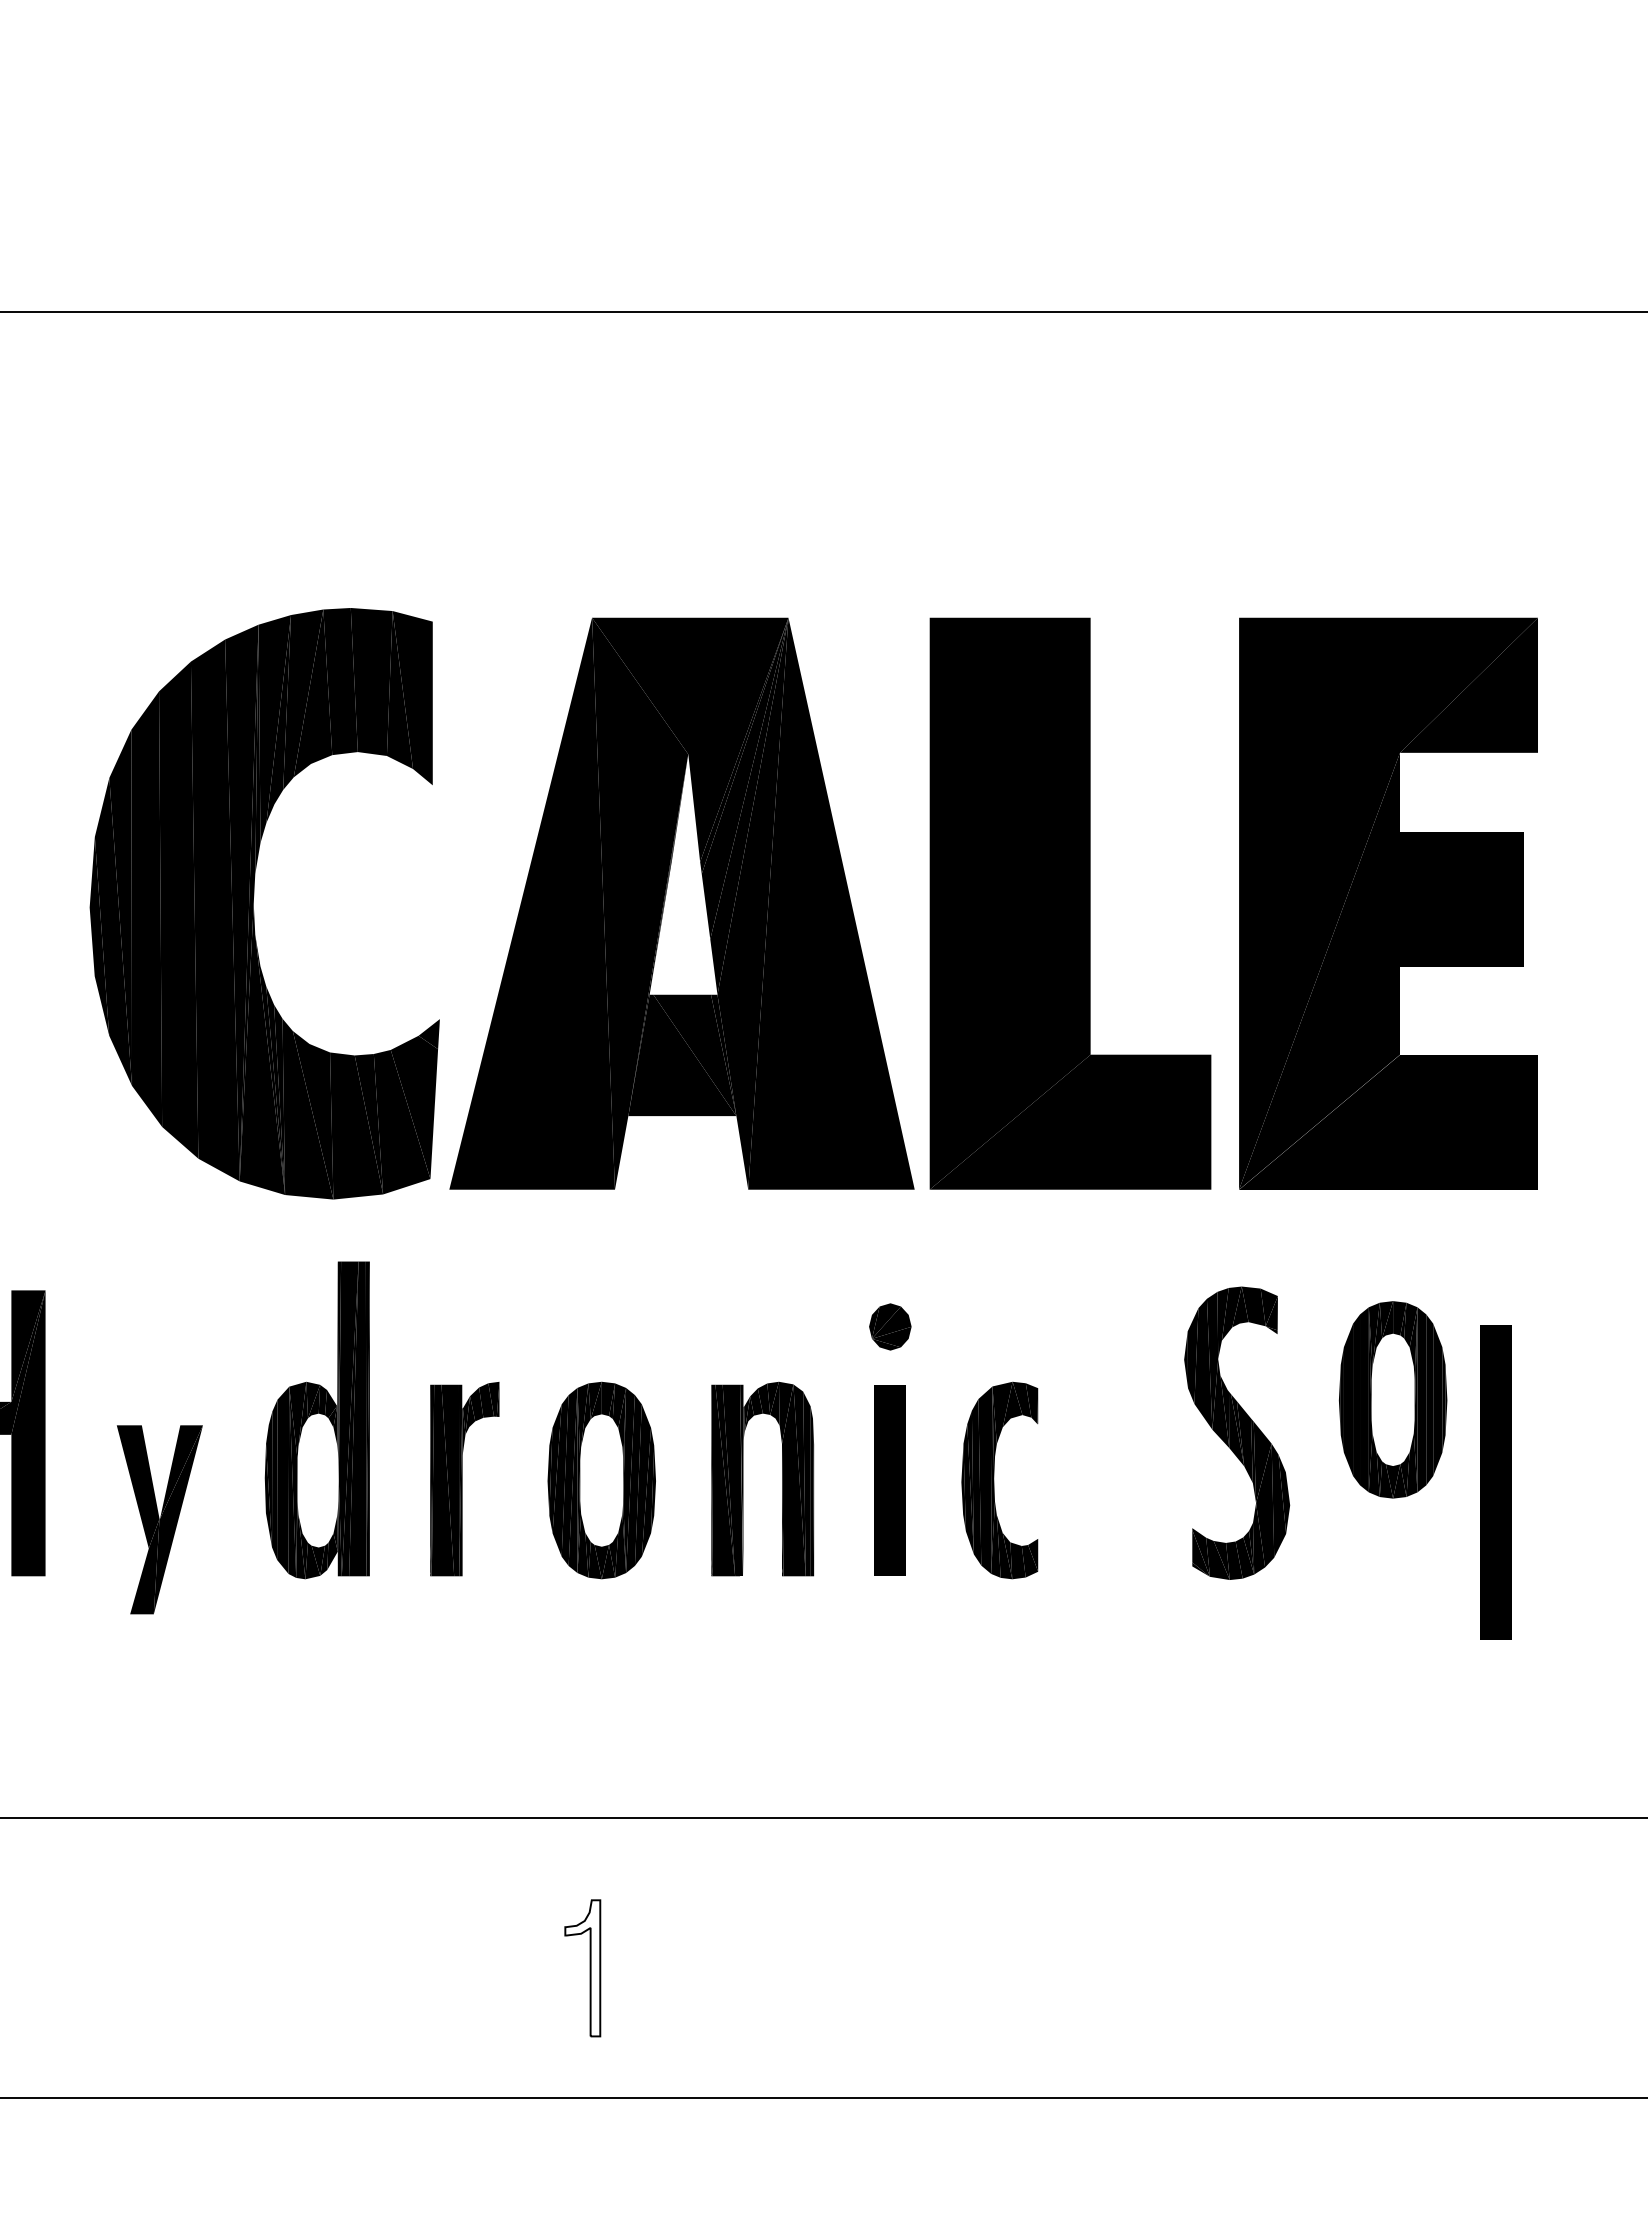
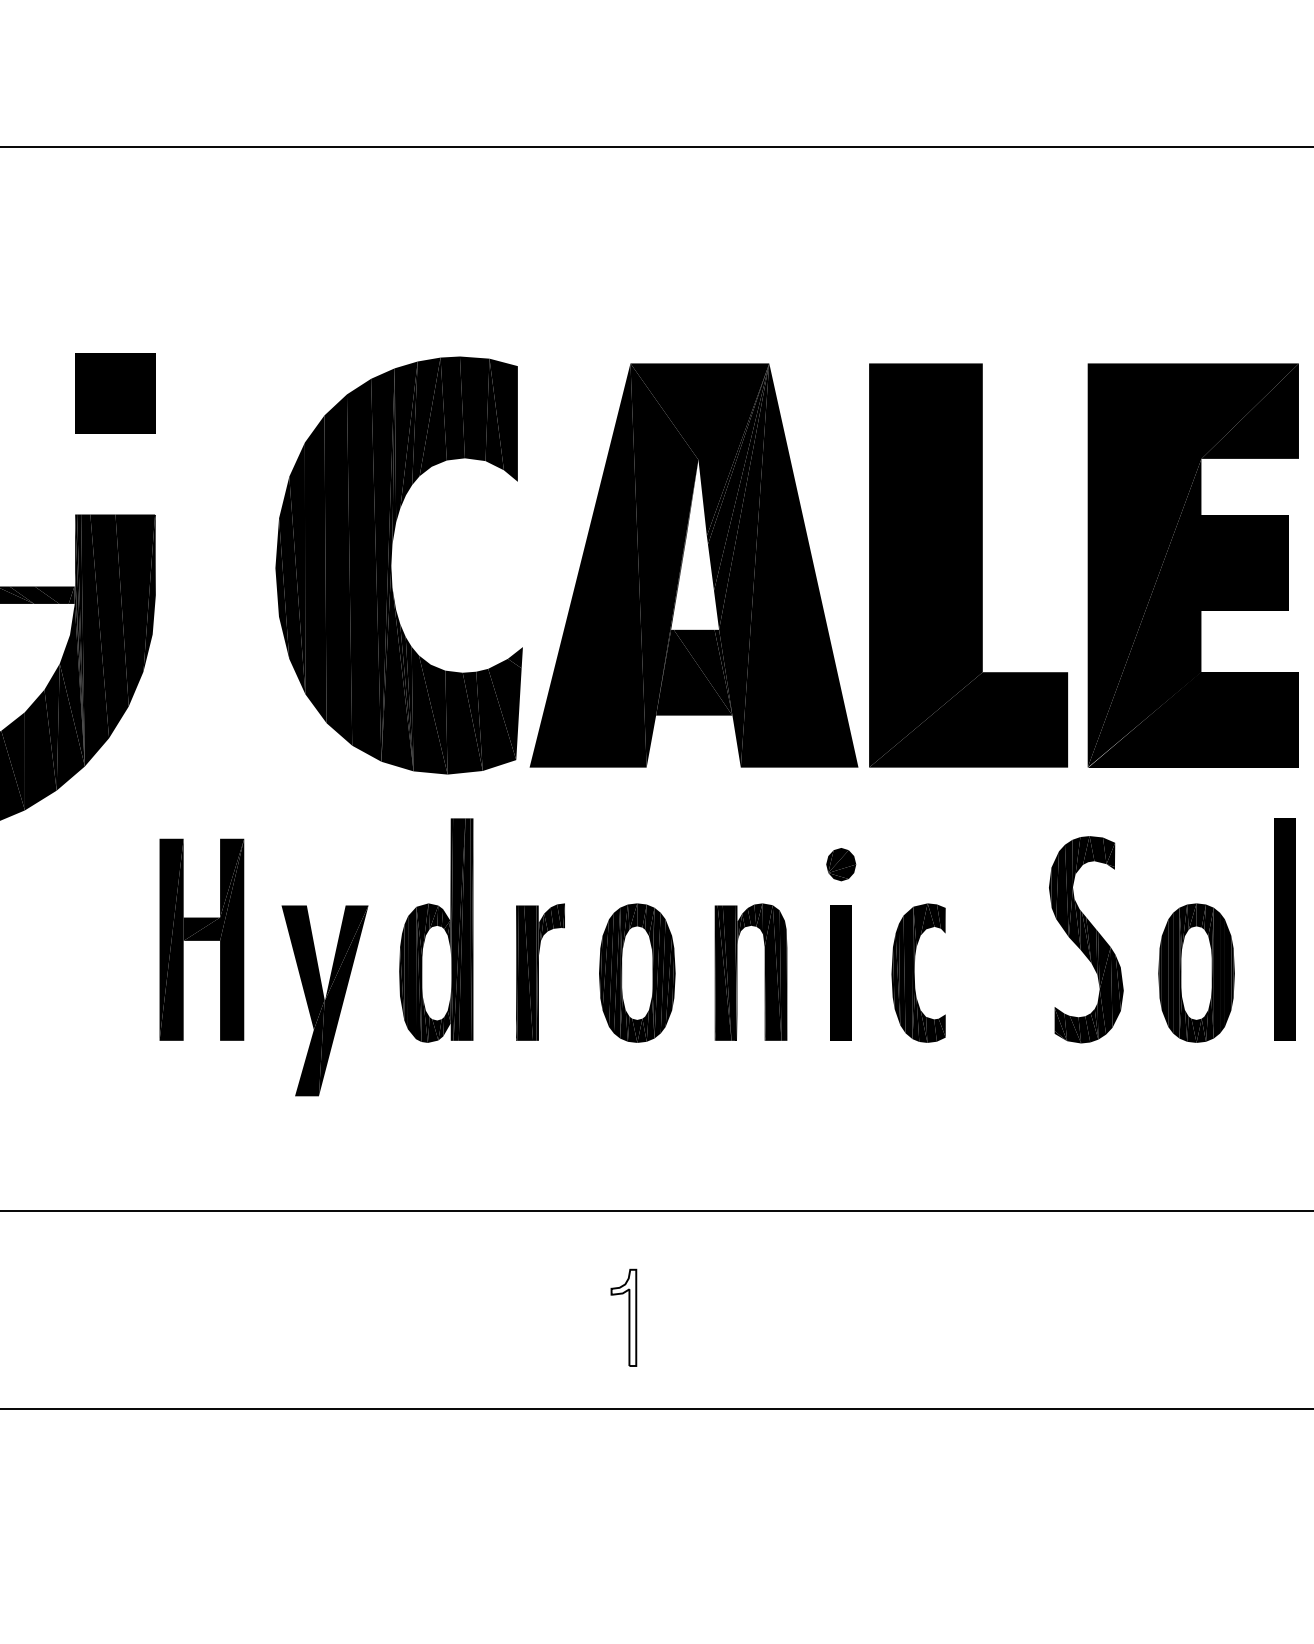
part: (1393, 1398) -> (1196, 972), moved
part: (1494, 1482) -> (1284, 929), moved
part: (159, 1519) -> (324, 1000), size x1.43

